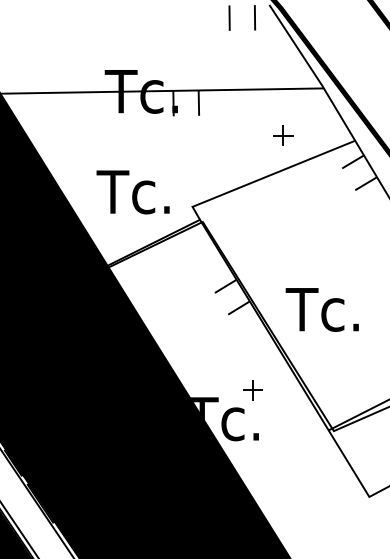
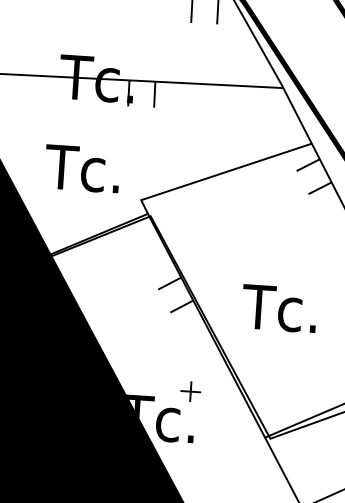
part: (283, 135) -> (238, 133), removed
text: (132, 192) -> (81, 169), moved
text: (321, 309) -> (278, 308), moved

